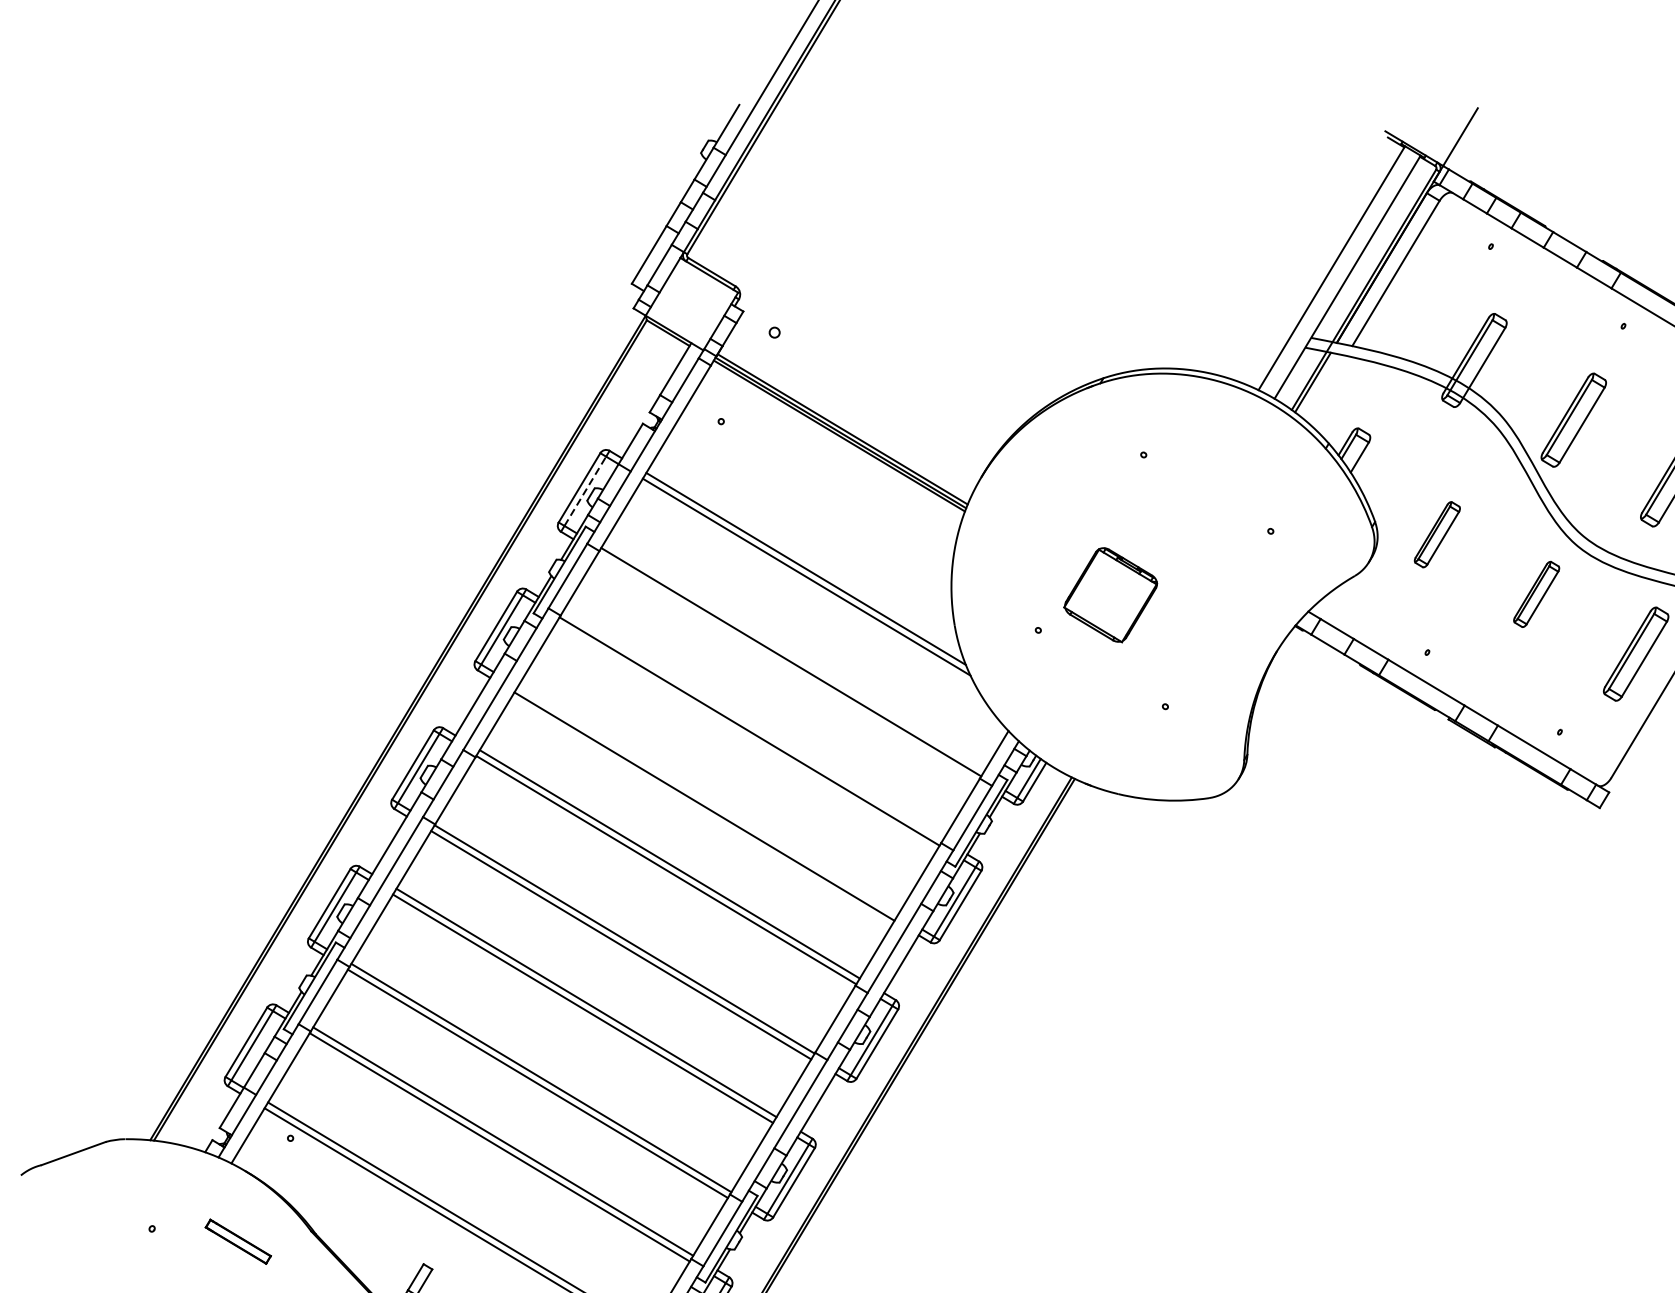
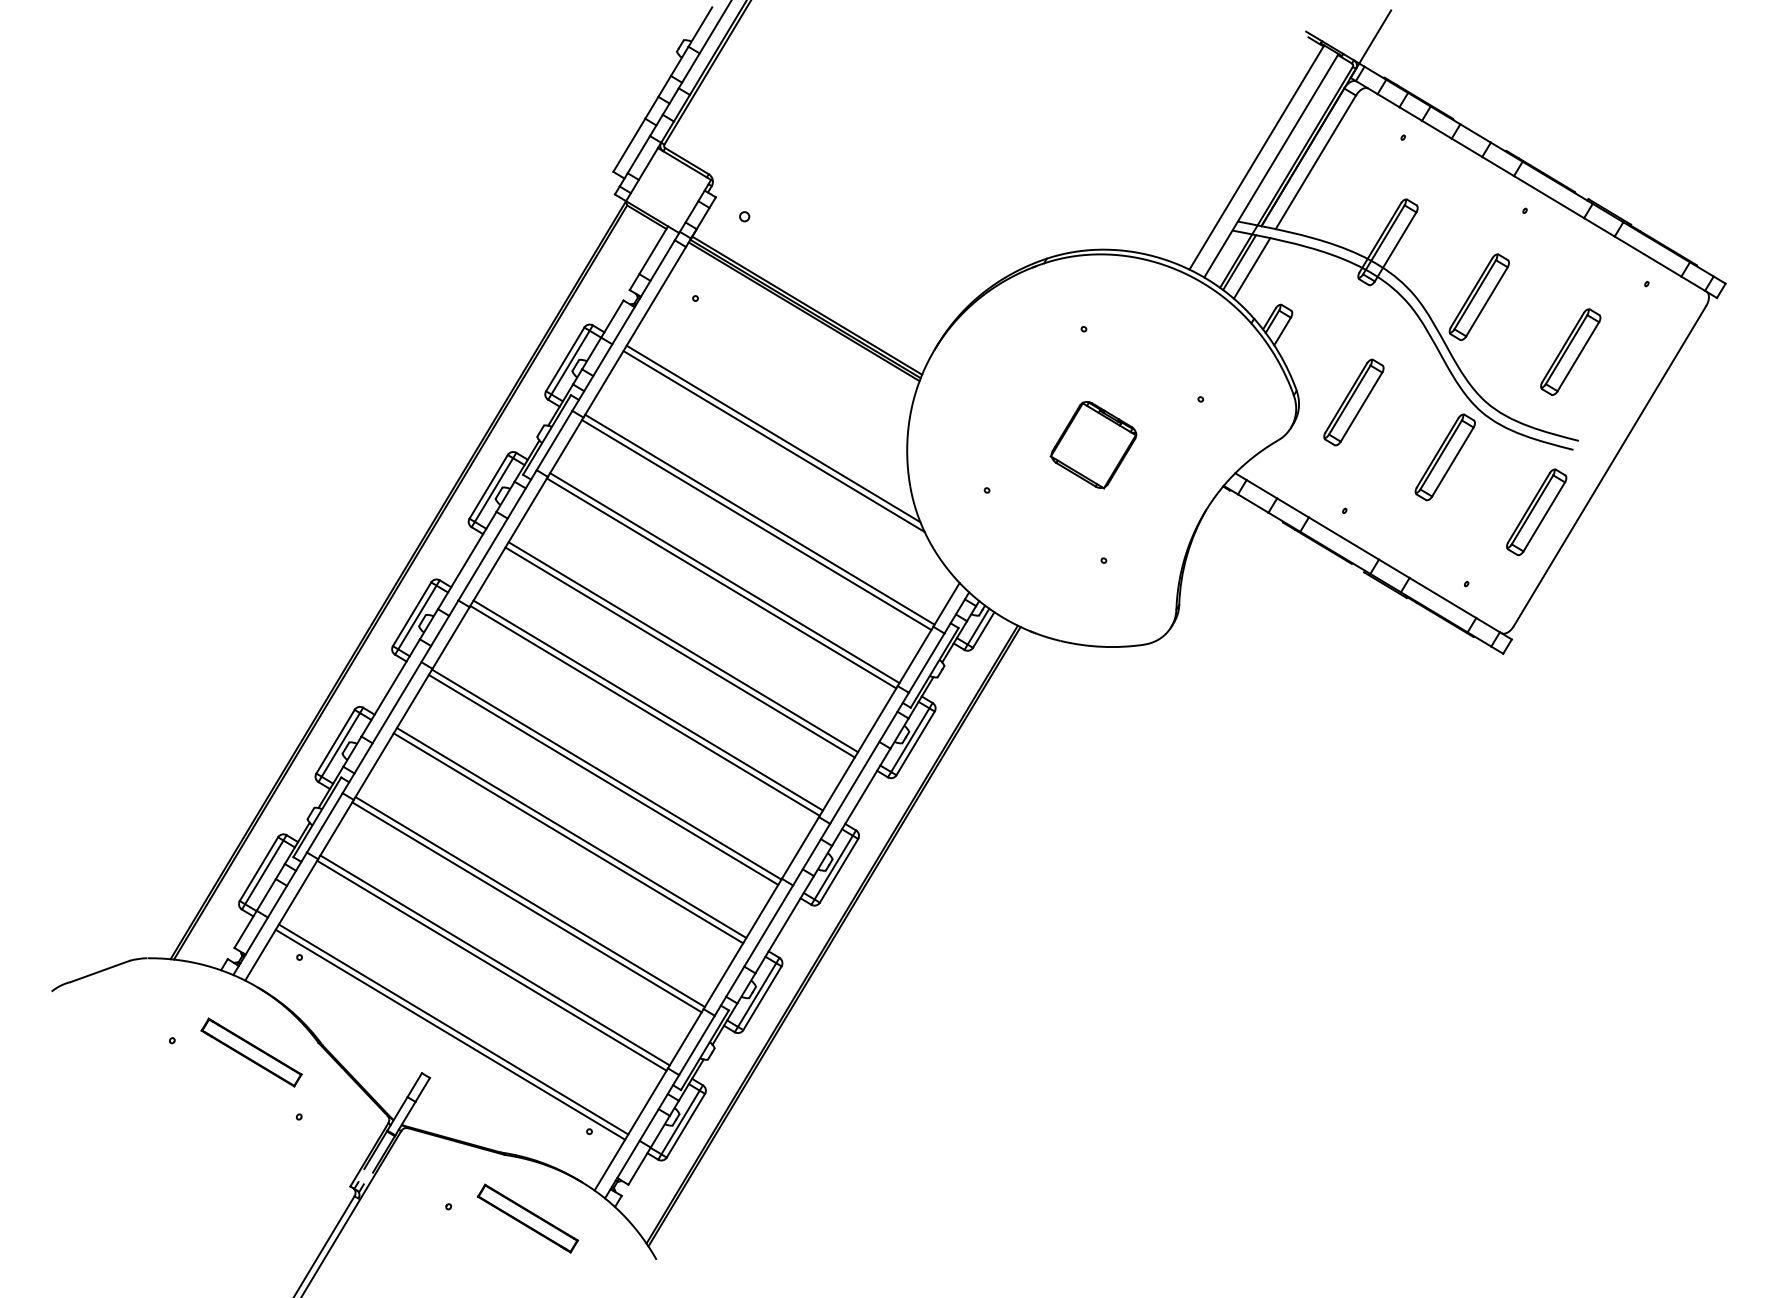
line: (1325, 388) -> (1251, 268), added
line: (585, 491) -> (570, 362), dashed -> solid
part: (1436, 534) -> (1353, 402), size x1.43
part: (1535, 594) -> (1444, 457), size x1.43
part: (1110, 595) -> (1093, 445), moved
line: (787, 668) -> (756, 525), added
line: (752, 726) -> (724, 578), added
line: (708, 801) -> (683, 647), added
part: (238, 1241) -> (251, 1052), size x1.67

